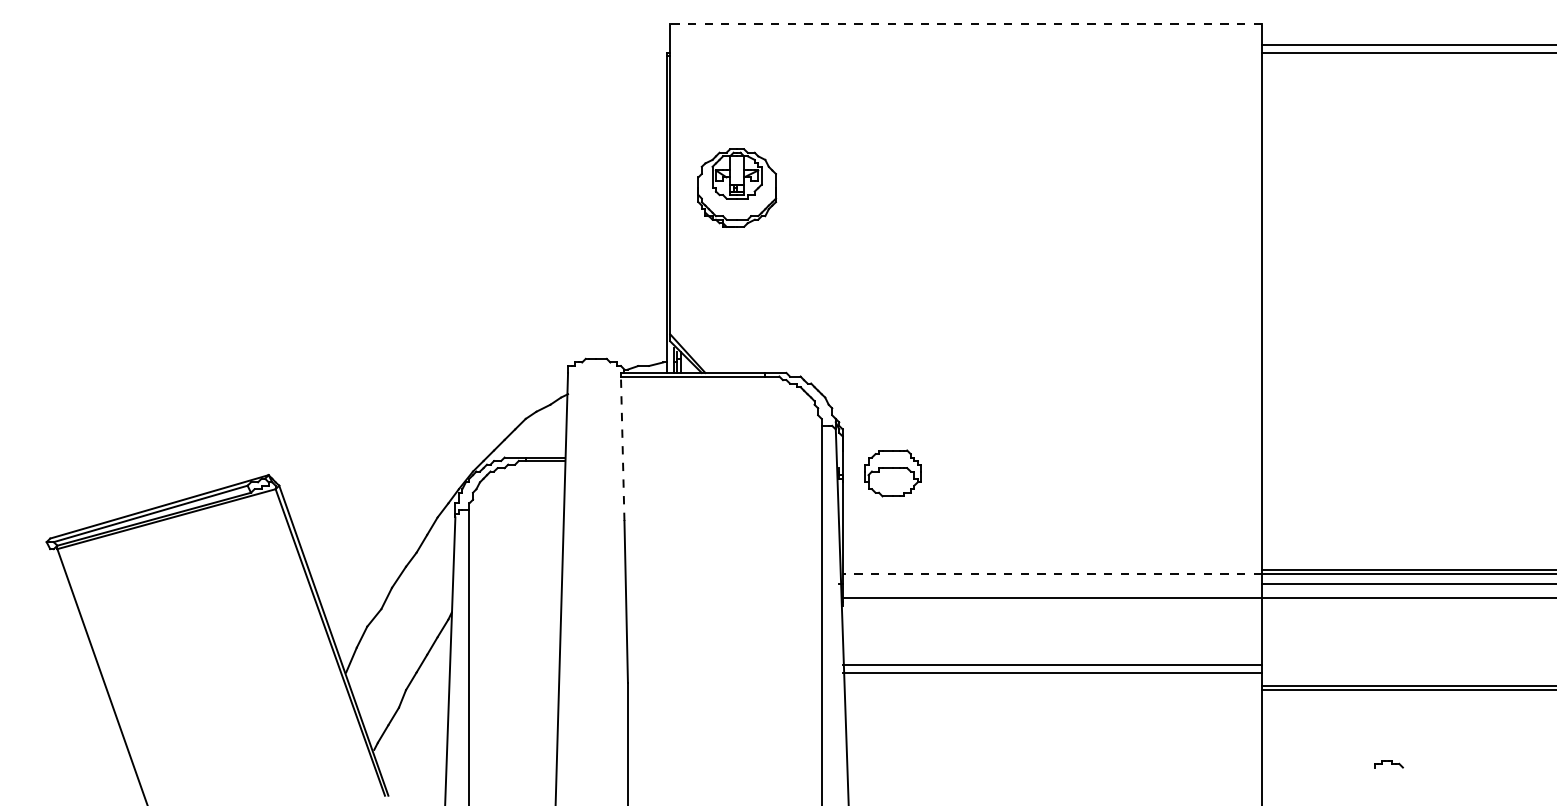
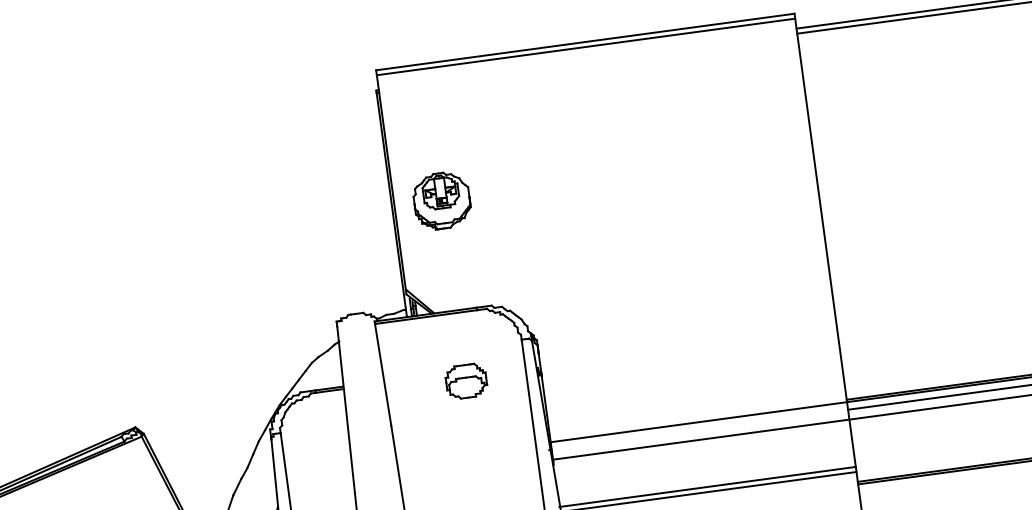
line: (966, 24) -> (585, 42), dashed -> solid
line: (965, 31) -> (585, 47), added
part: (736, 187) -> (441, 200), moved
line: (622, 448) -> (382, 374), dashed -> solid
part: (892, 473) -> (465, 381), moved
line: (1052, 573) -> (698, 422), dashed -> solid

